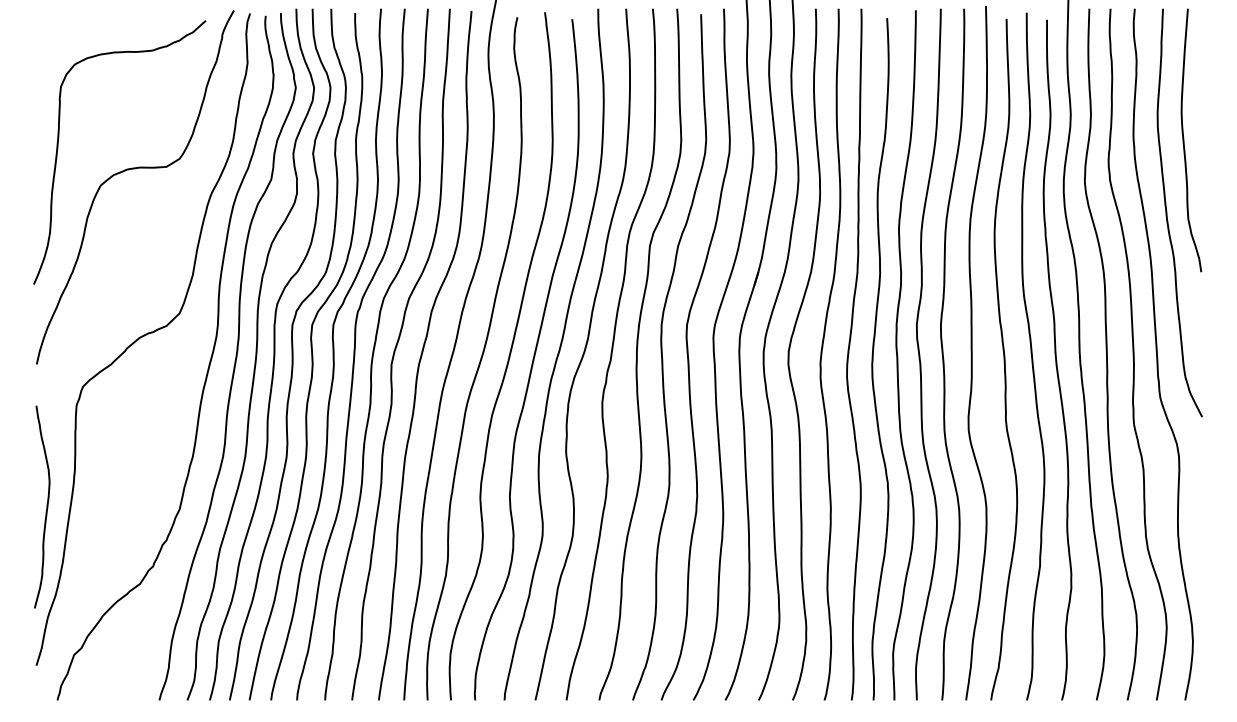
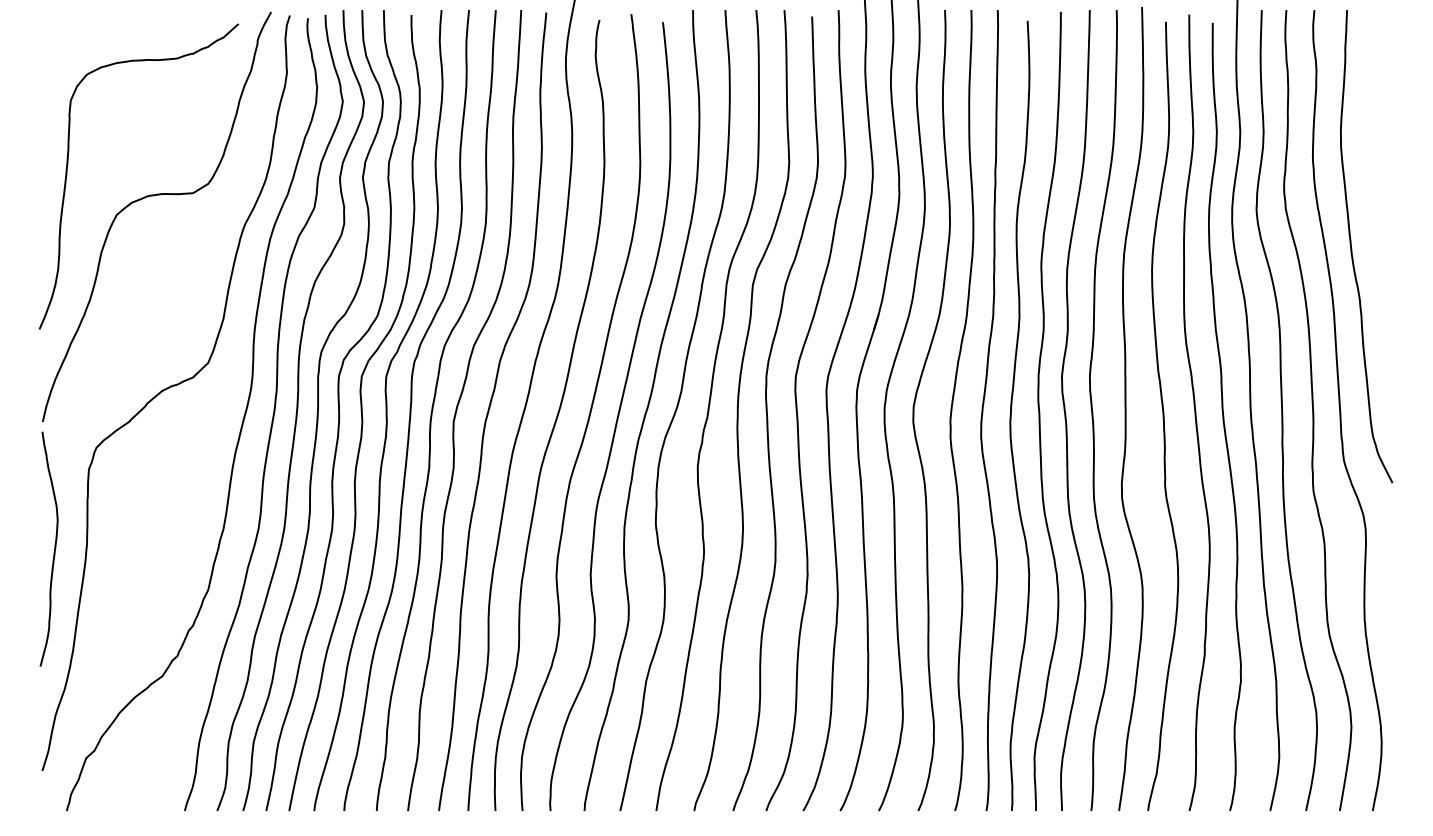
curve: (1184, 140) -> (1371, 162), removed
curve: (45, 509) -> (53, 551), moved

